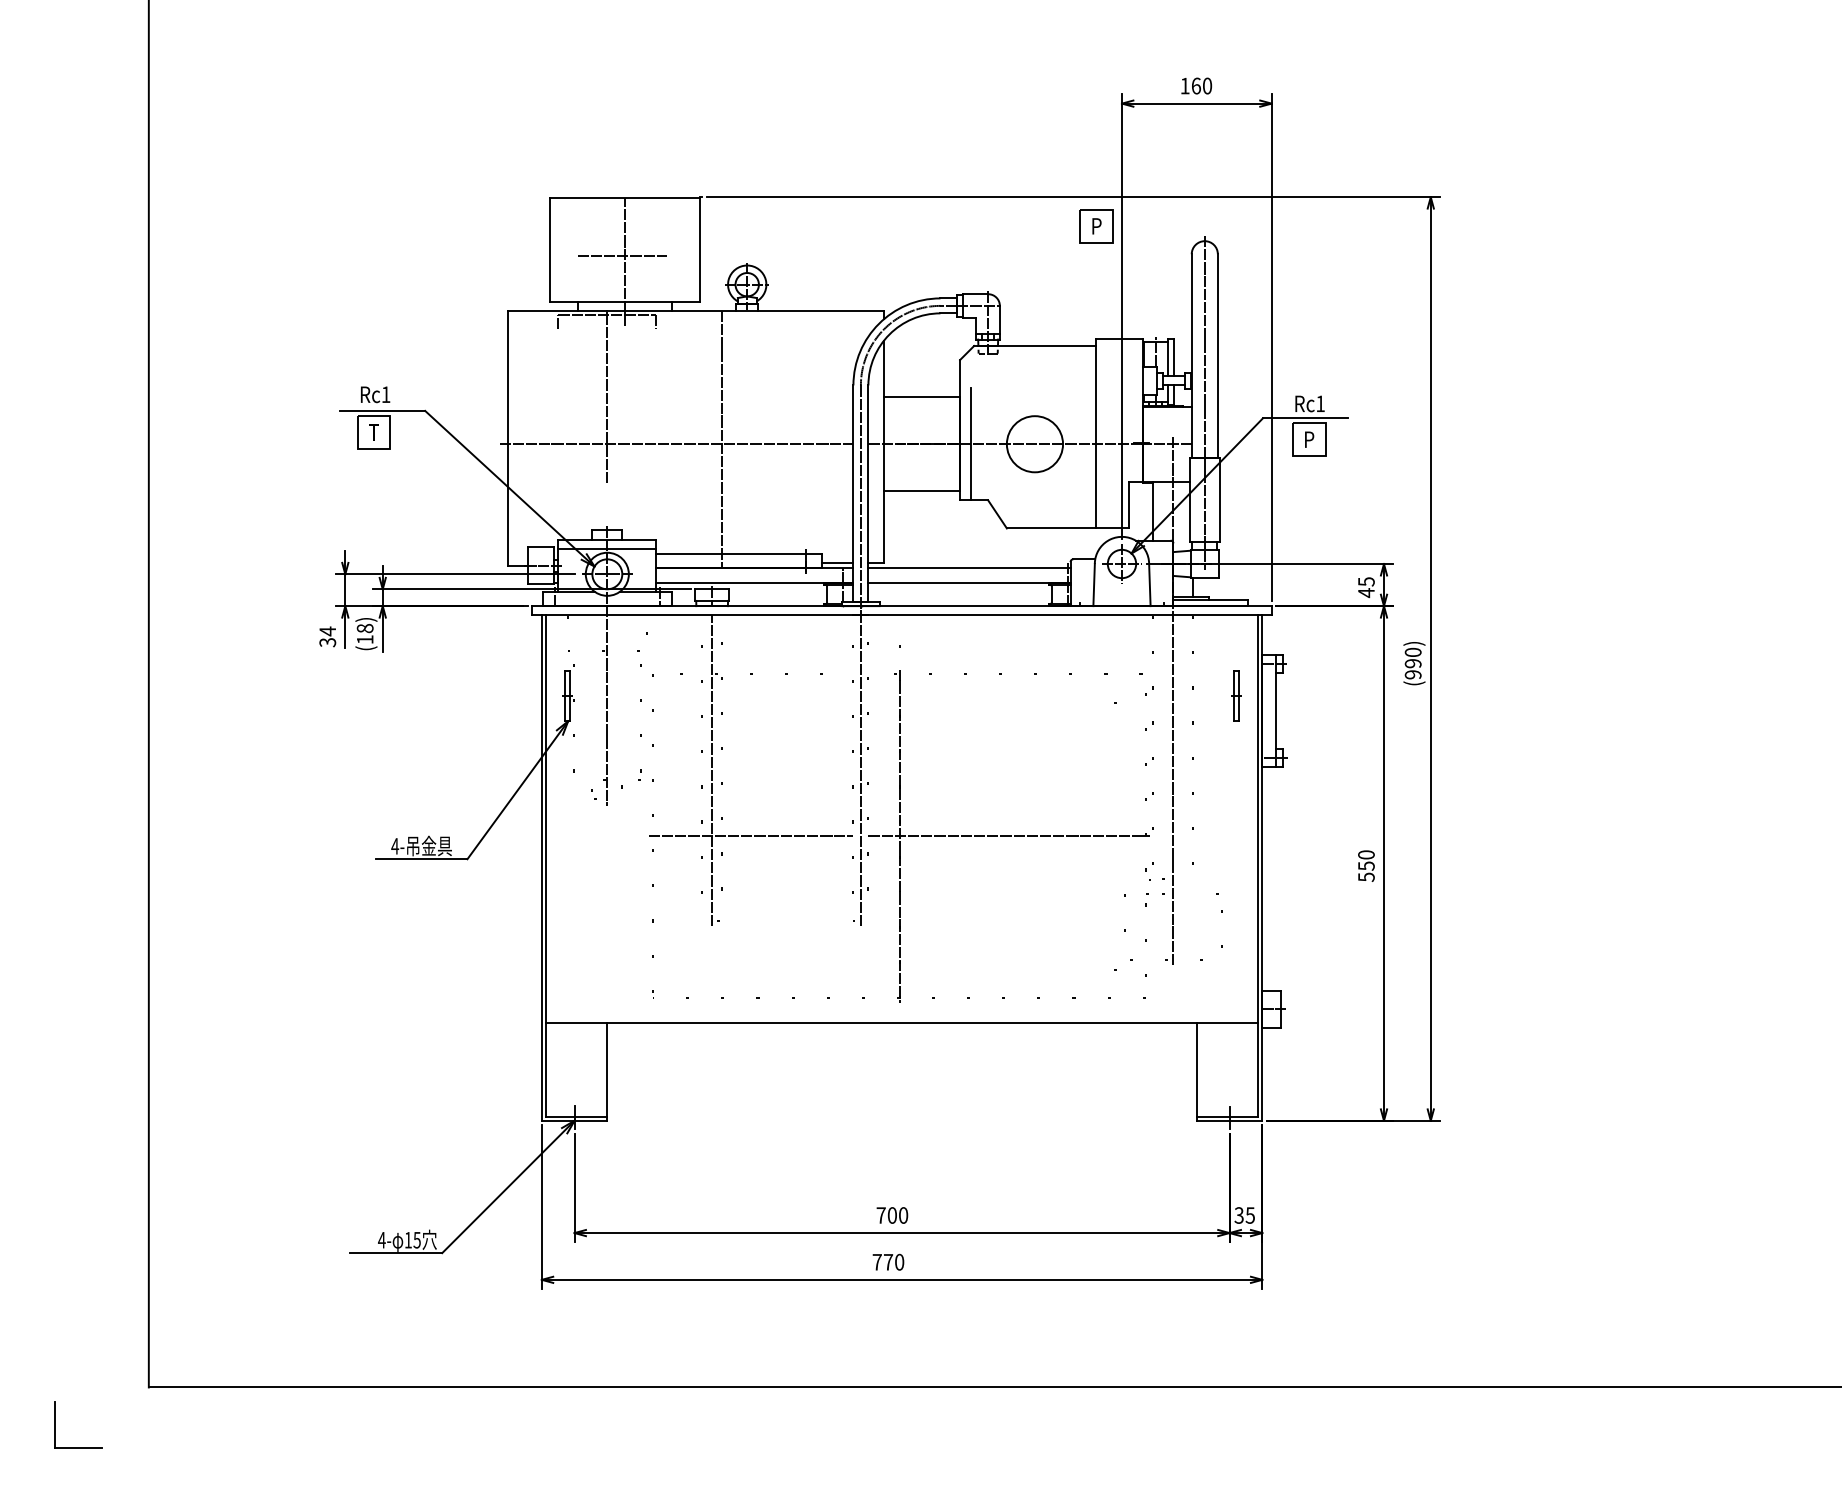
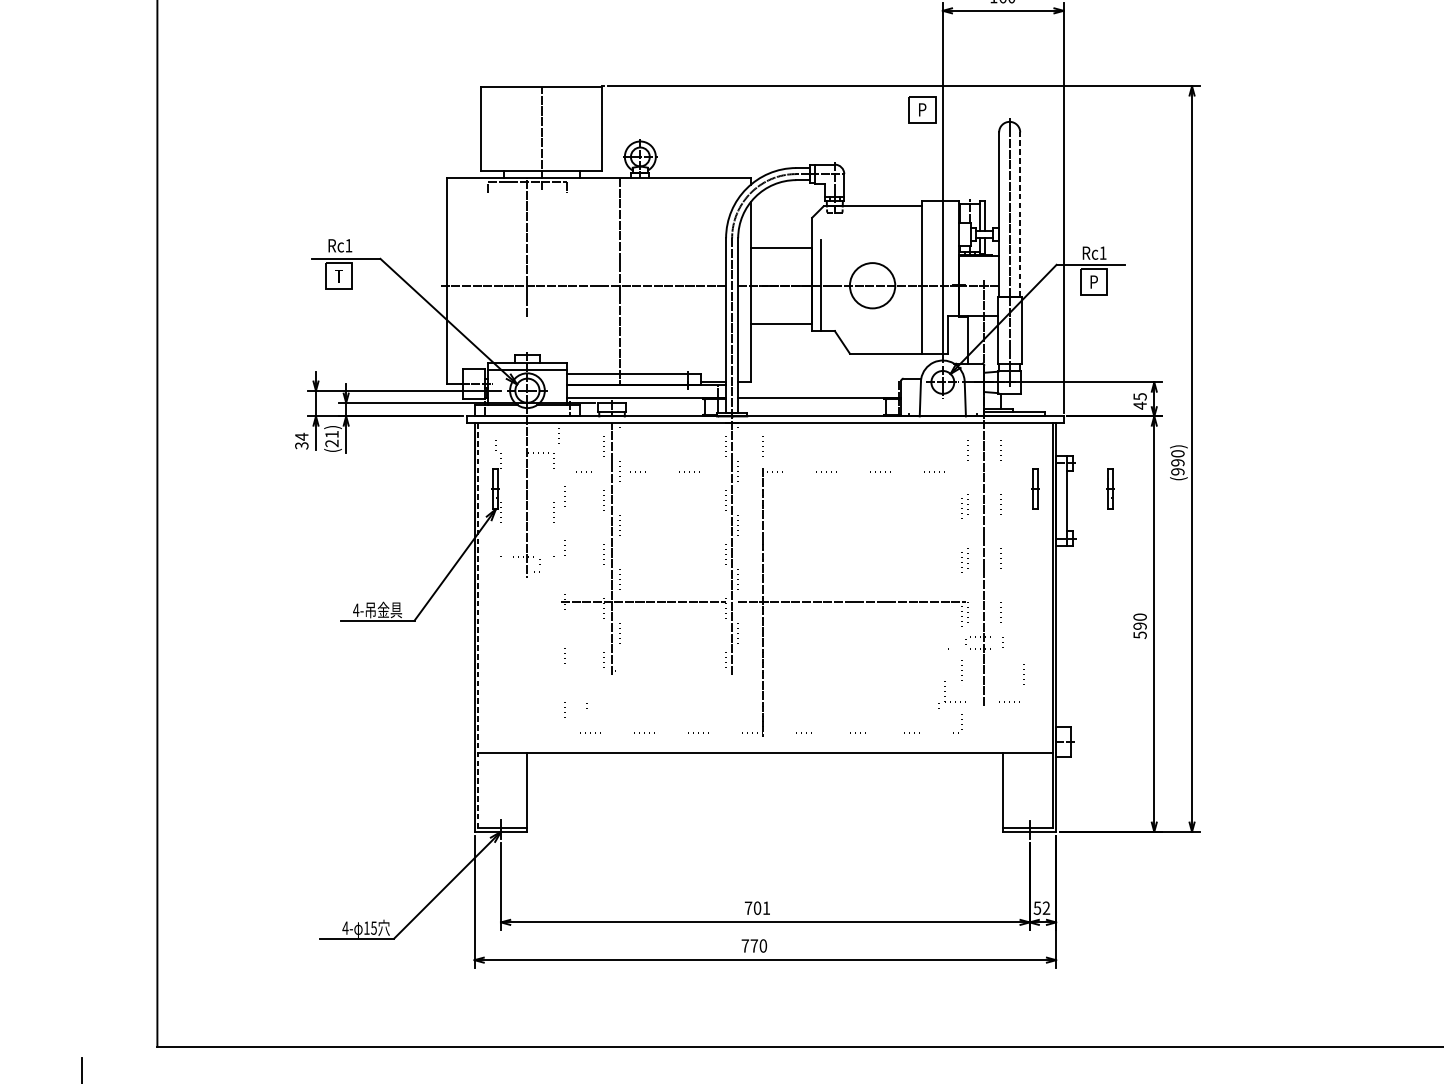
line: (621, 255) -> (538, 133), removed
line: (1217, 355) -> (1019, 214), solid -> dashed
line: (969, 567) -> (819, 385), removed
text: (364, 633) -> (331, 438), (18) -> (21)
part: (1329, 695) -> (1110, 488), added
text: (1366, 865) -> (1140, 625), 550 -> 590
line: (546, 866) -> (478, 626), solid -> dashed
text: (903, 1215) -> (766, 908), 700 -> 701
text: (1244, 1215) -> (1041, 908), 35 -> 52

